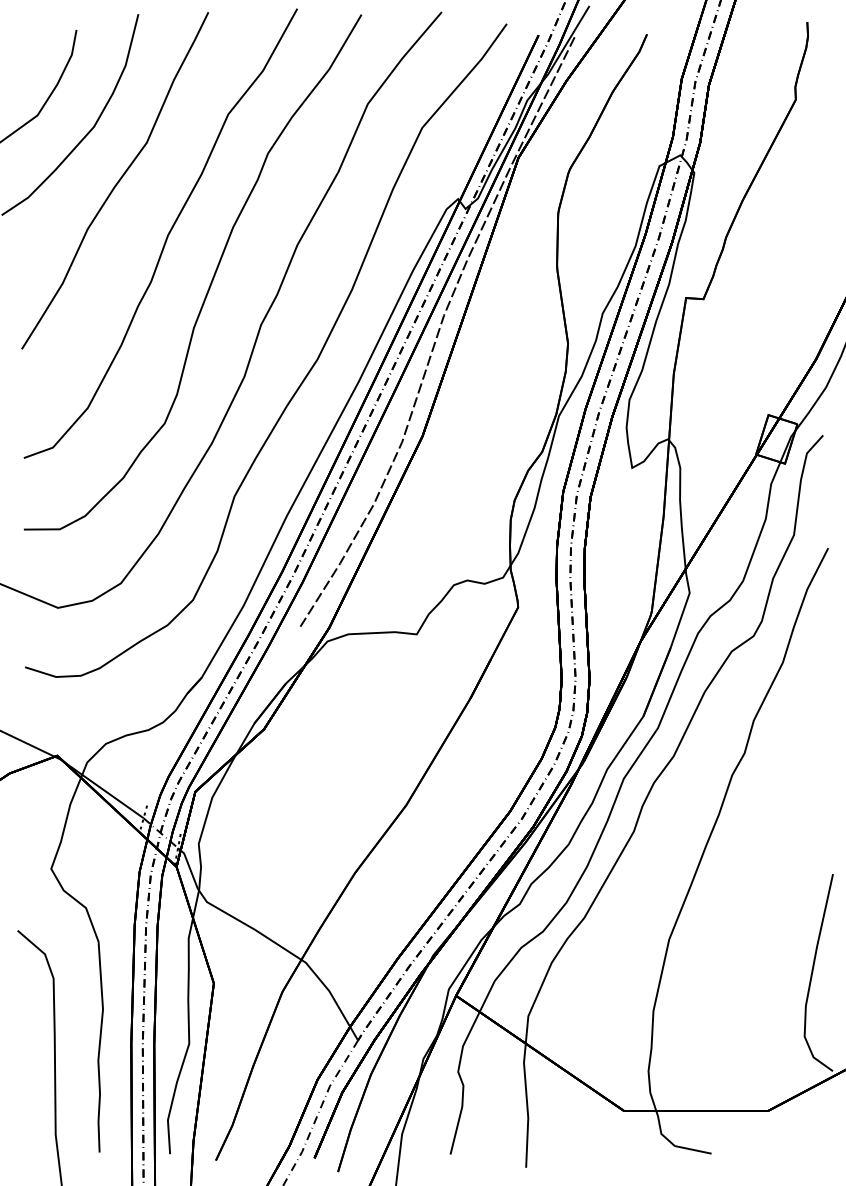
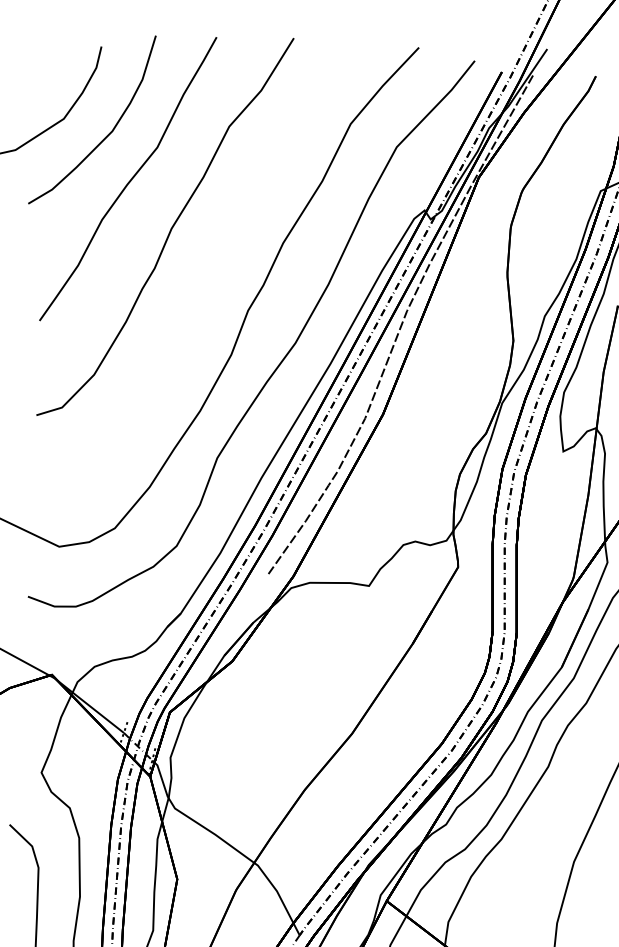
curve: (211, 279) -> (207, 269), removed

